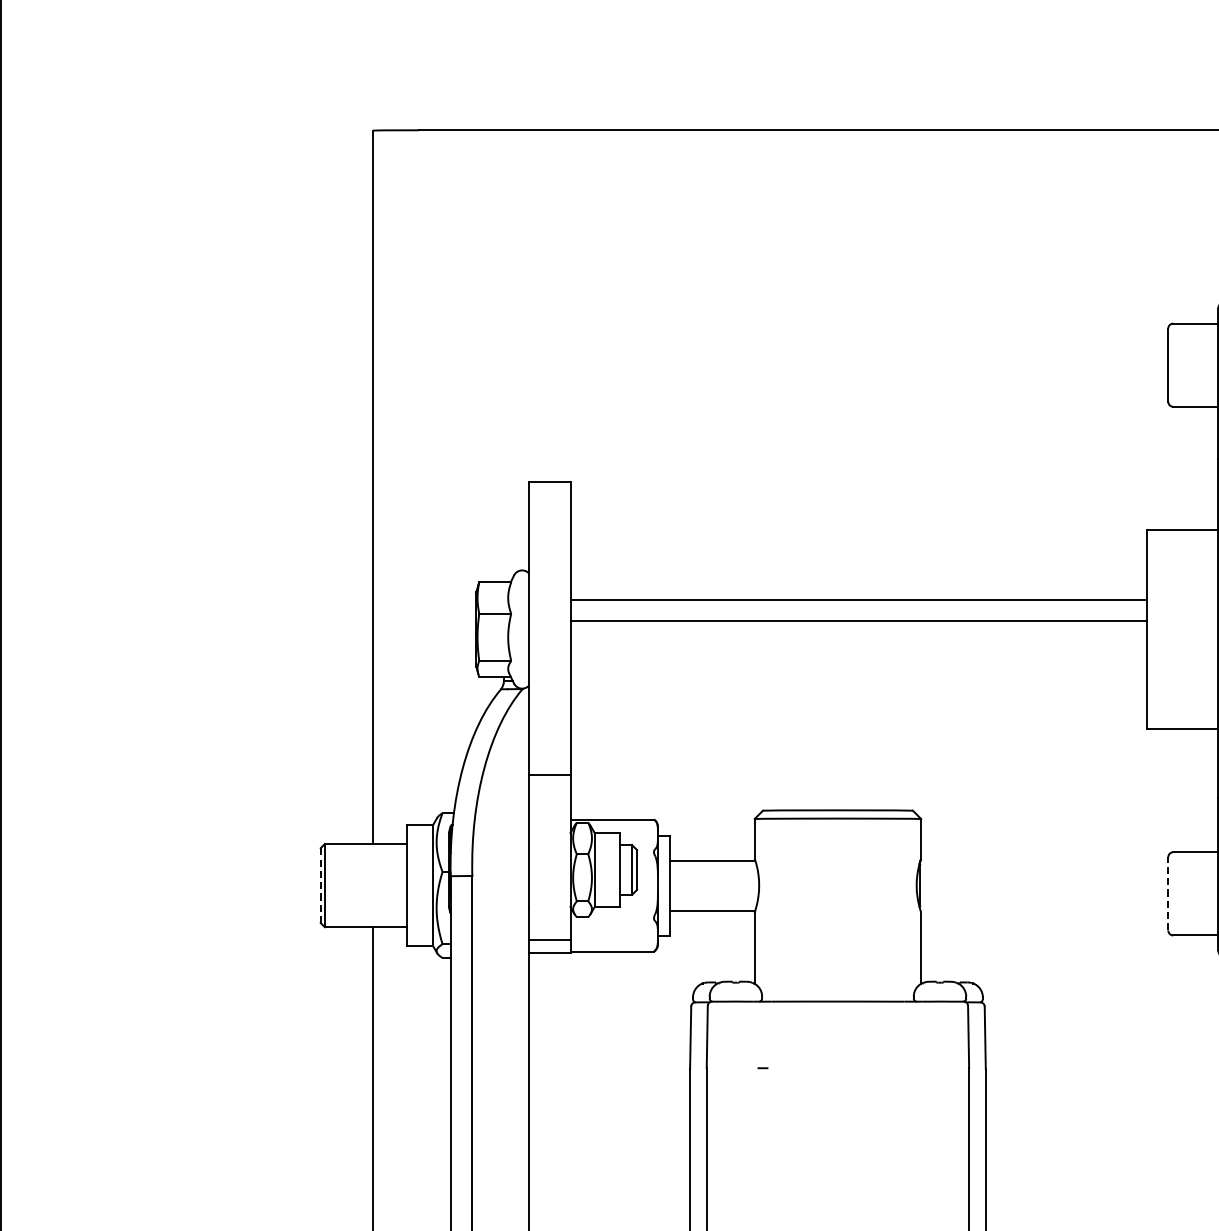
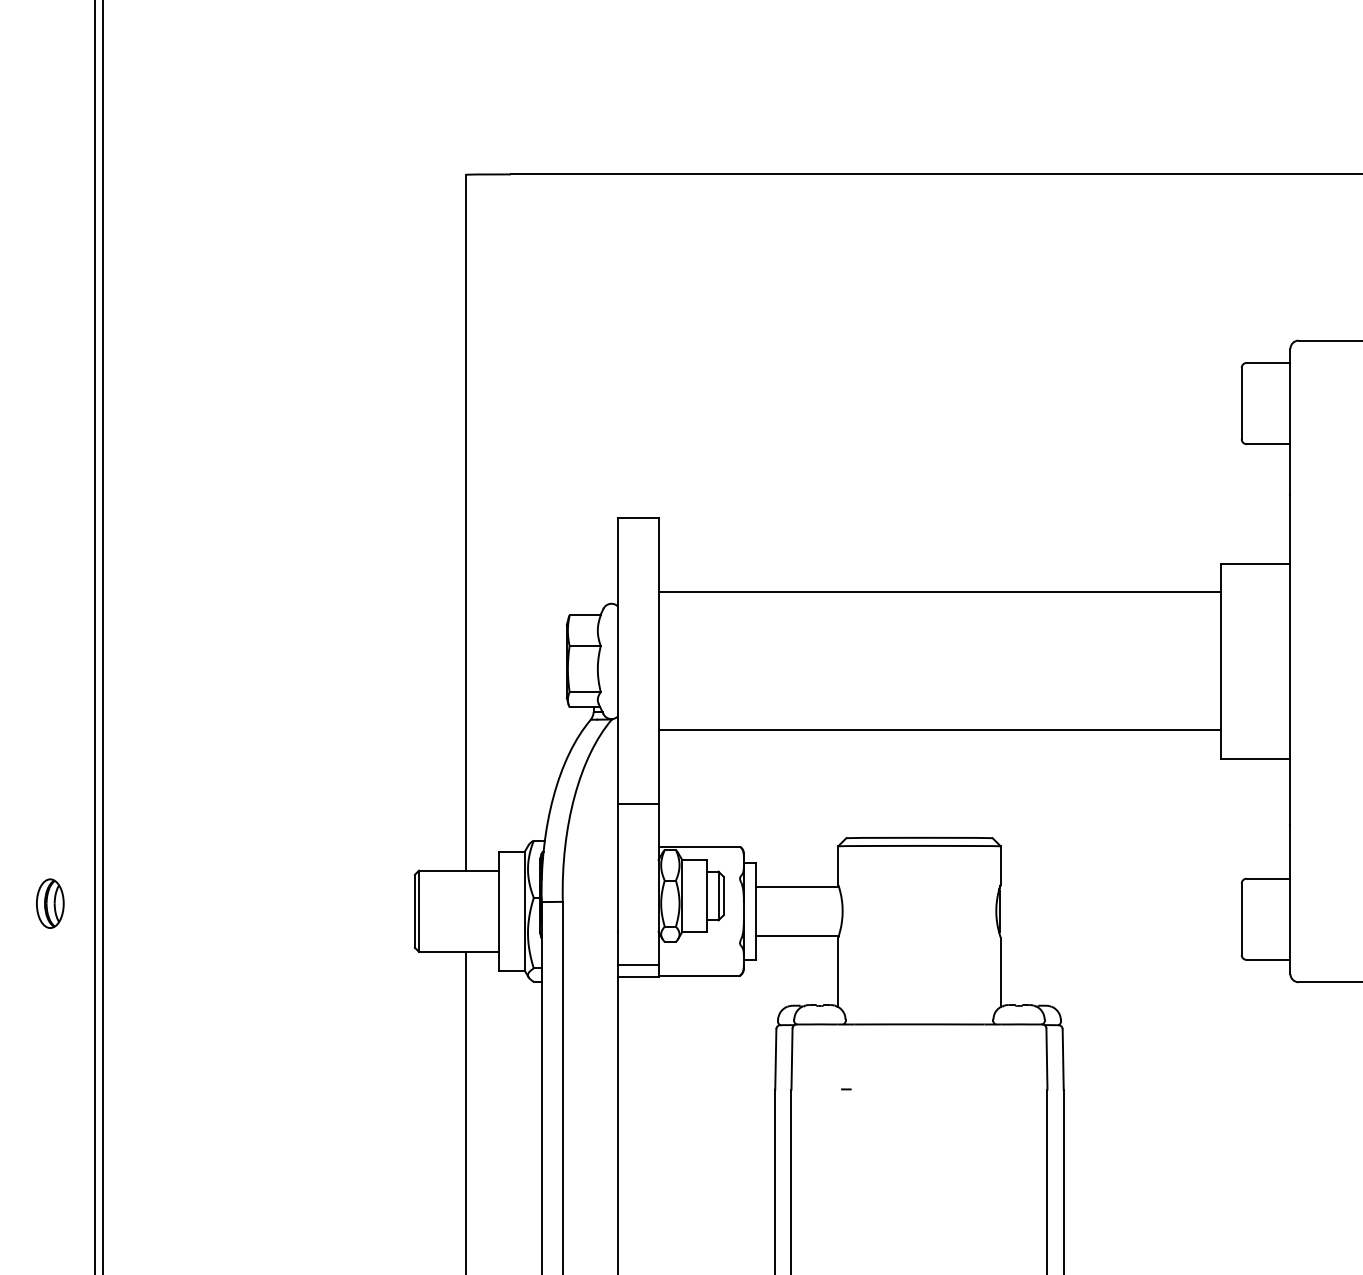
line: (858, 599) -> (939, 592), moved
line: (858, 621) -> (939, 730), moved
line: (320, 885) -> (414, 911), dashed -> solid
line: (1168, 894) -> (1241, 919), dashed -> solid

